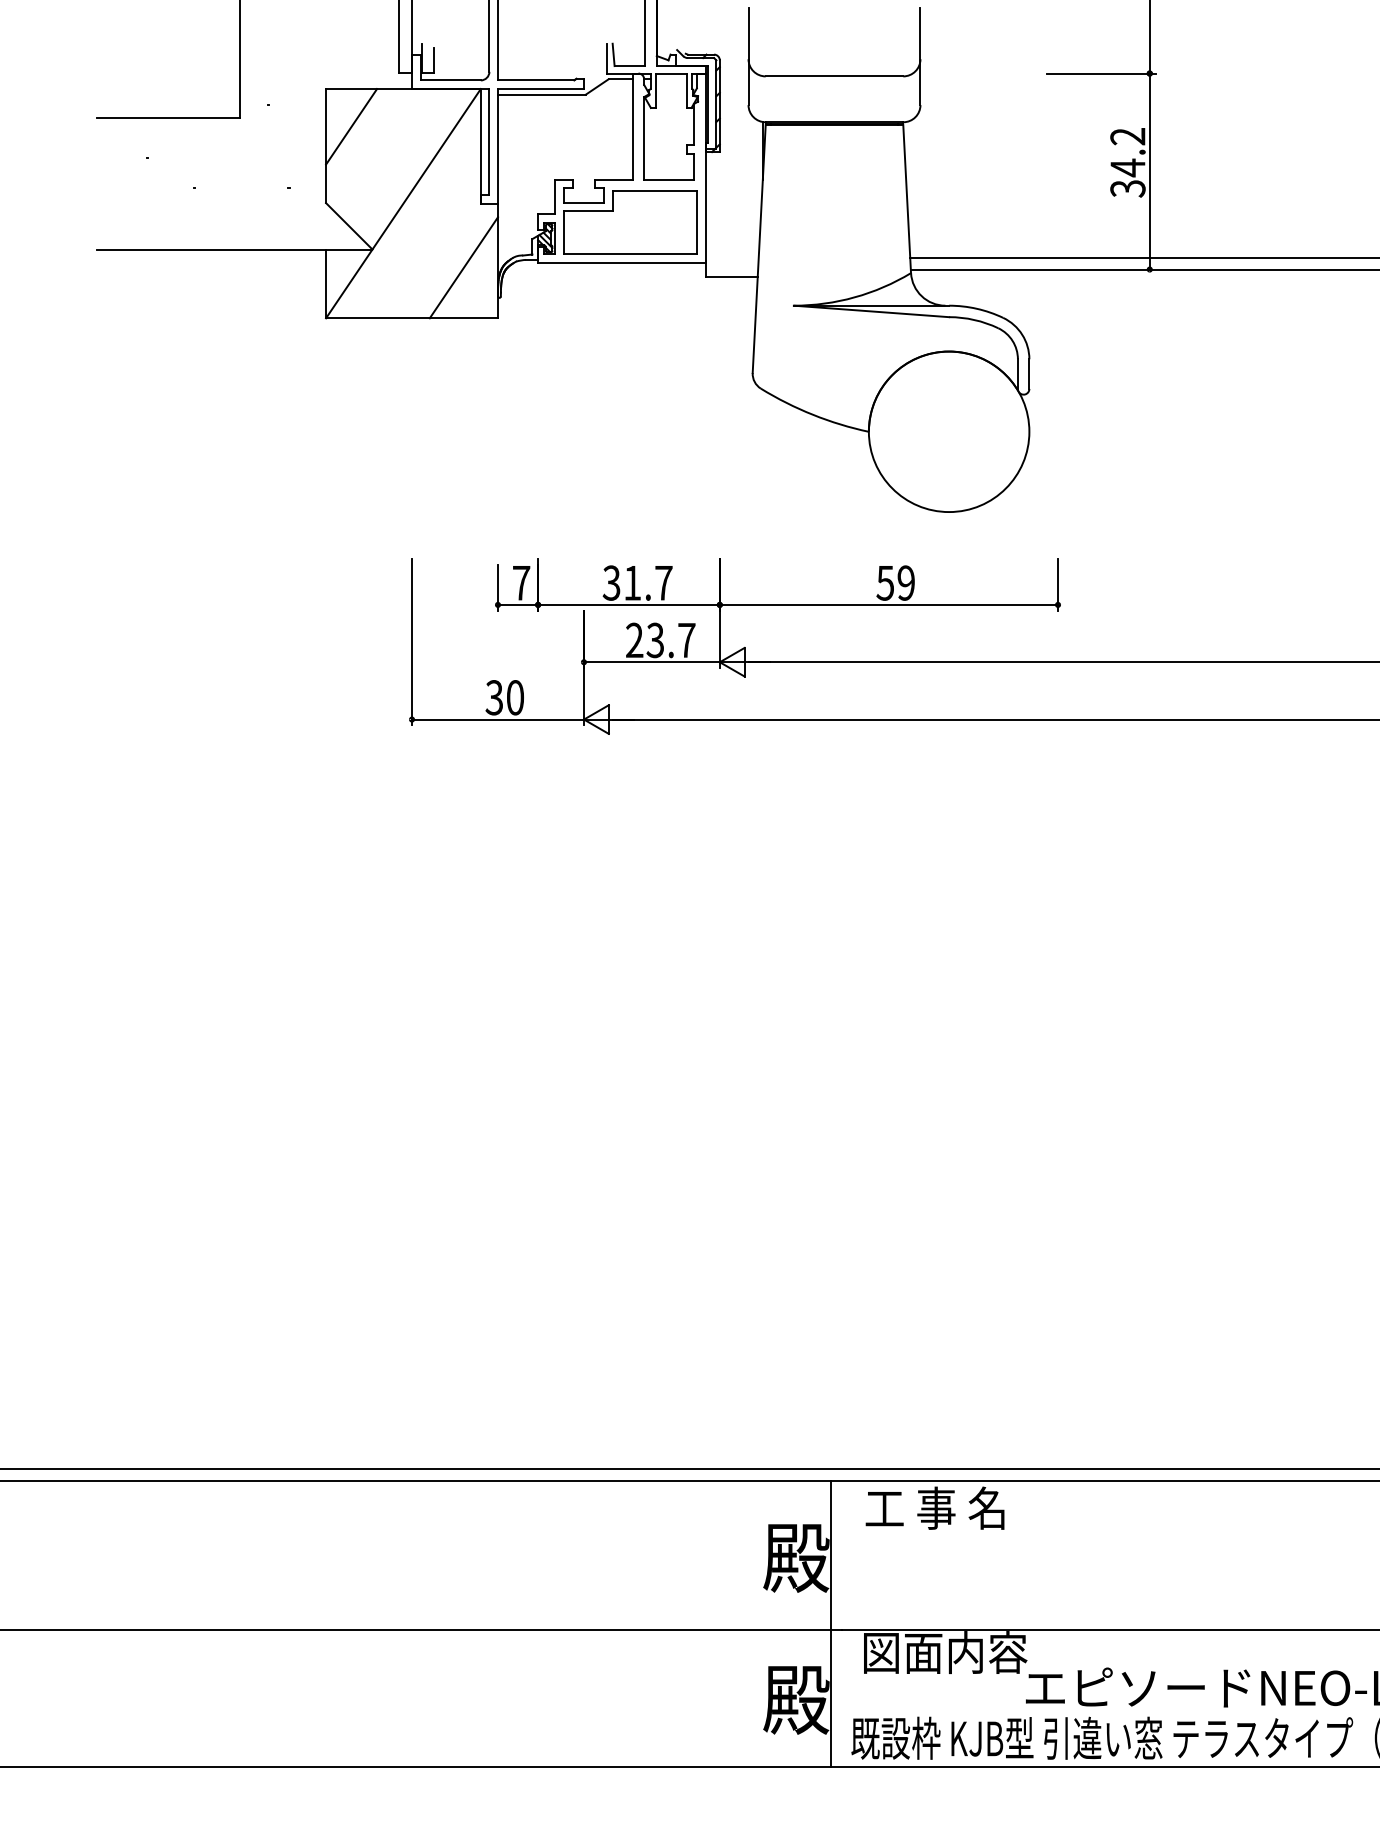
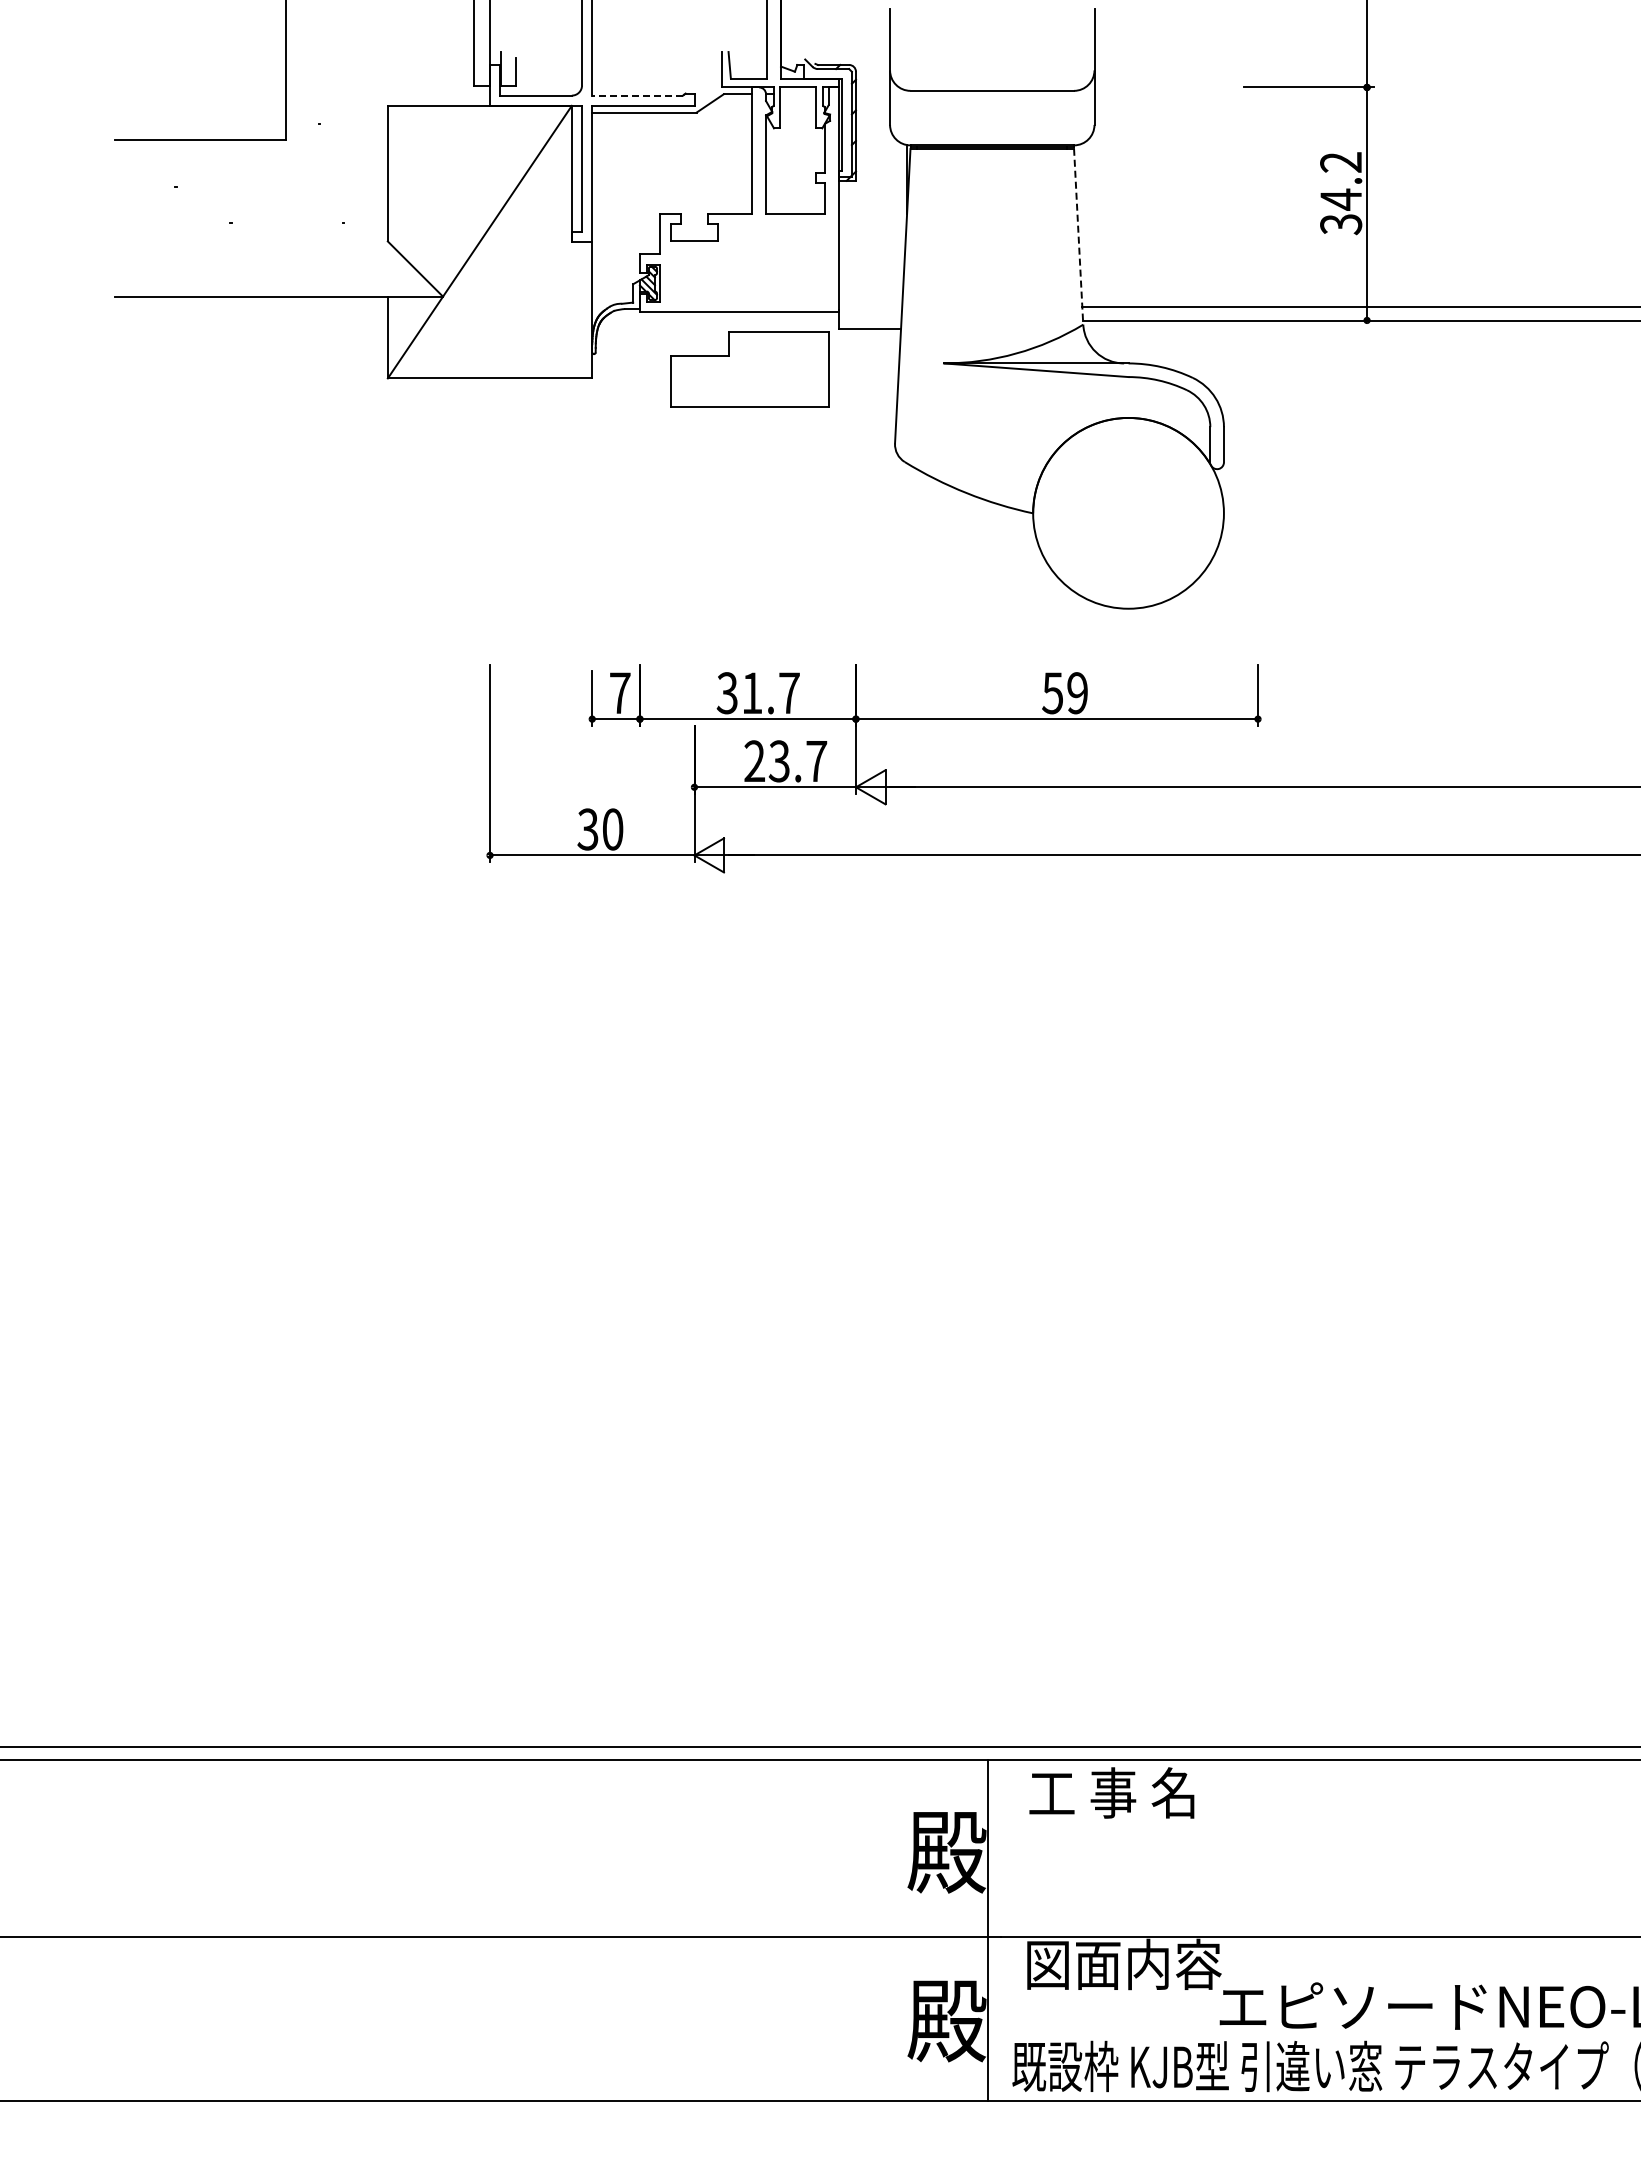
line: (536, 80) -> (637, 95), solid -> dashed
line: (350, 126) -> (417, 150), removed
line: (907, 199) -> (1078, 237), solid -> dashed
part: (630, 222) -> (749, 369), moved
line: (463, 267) -> (551, 318), removed

